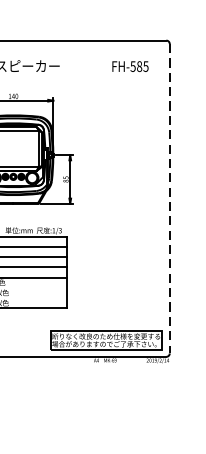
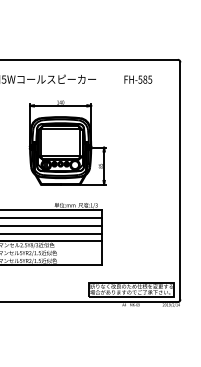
text: (130, 66) -> (138, 79), moved
line: (169, 198) -> (180, 180), dashed -> solid

